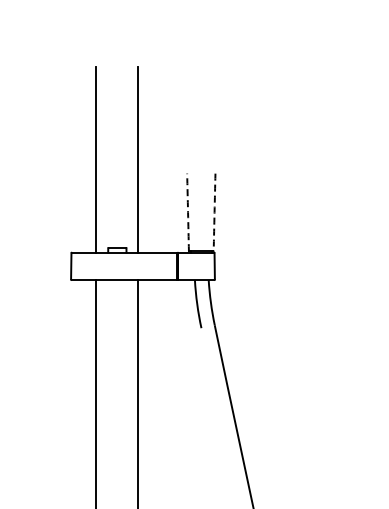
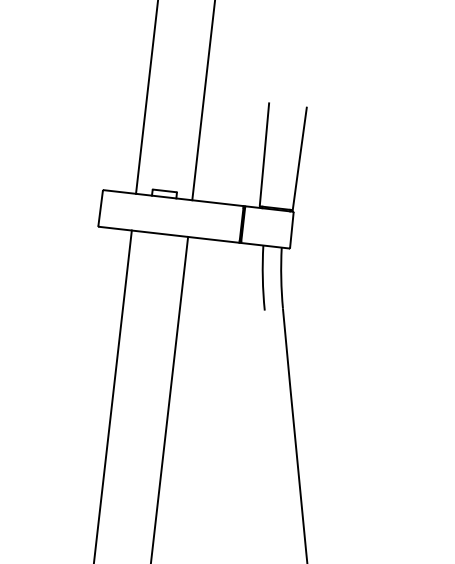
arc: (188, 212) -> (265, 154), dashed -> solid
arc: (214, 212) -> (299, 158), dashed -> solid

